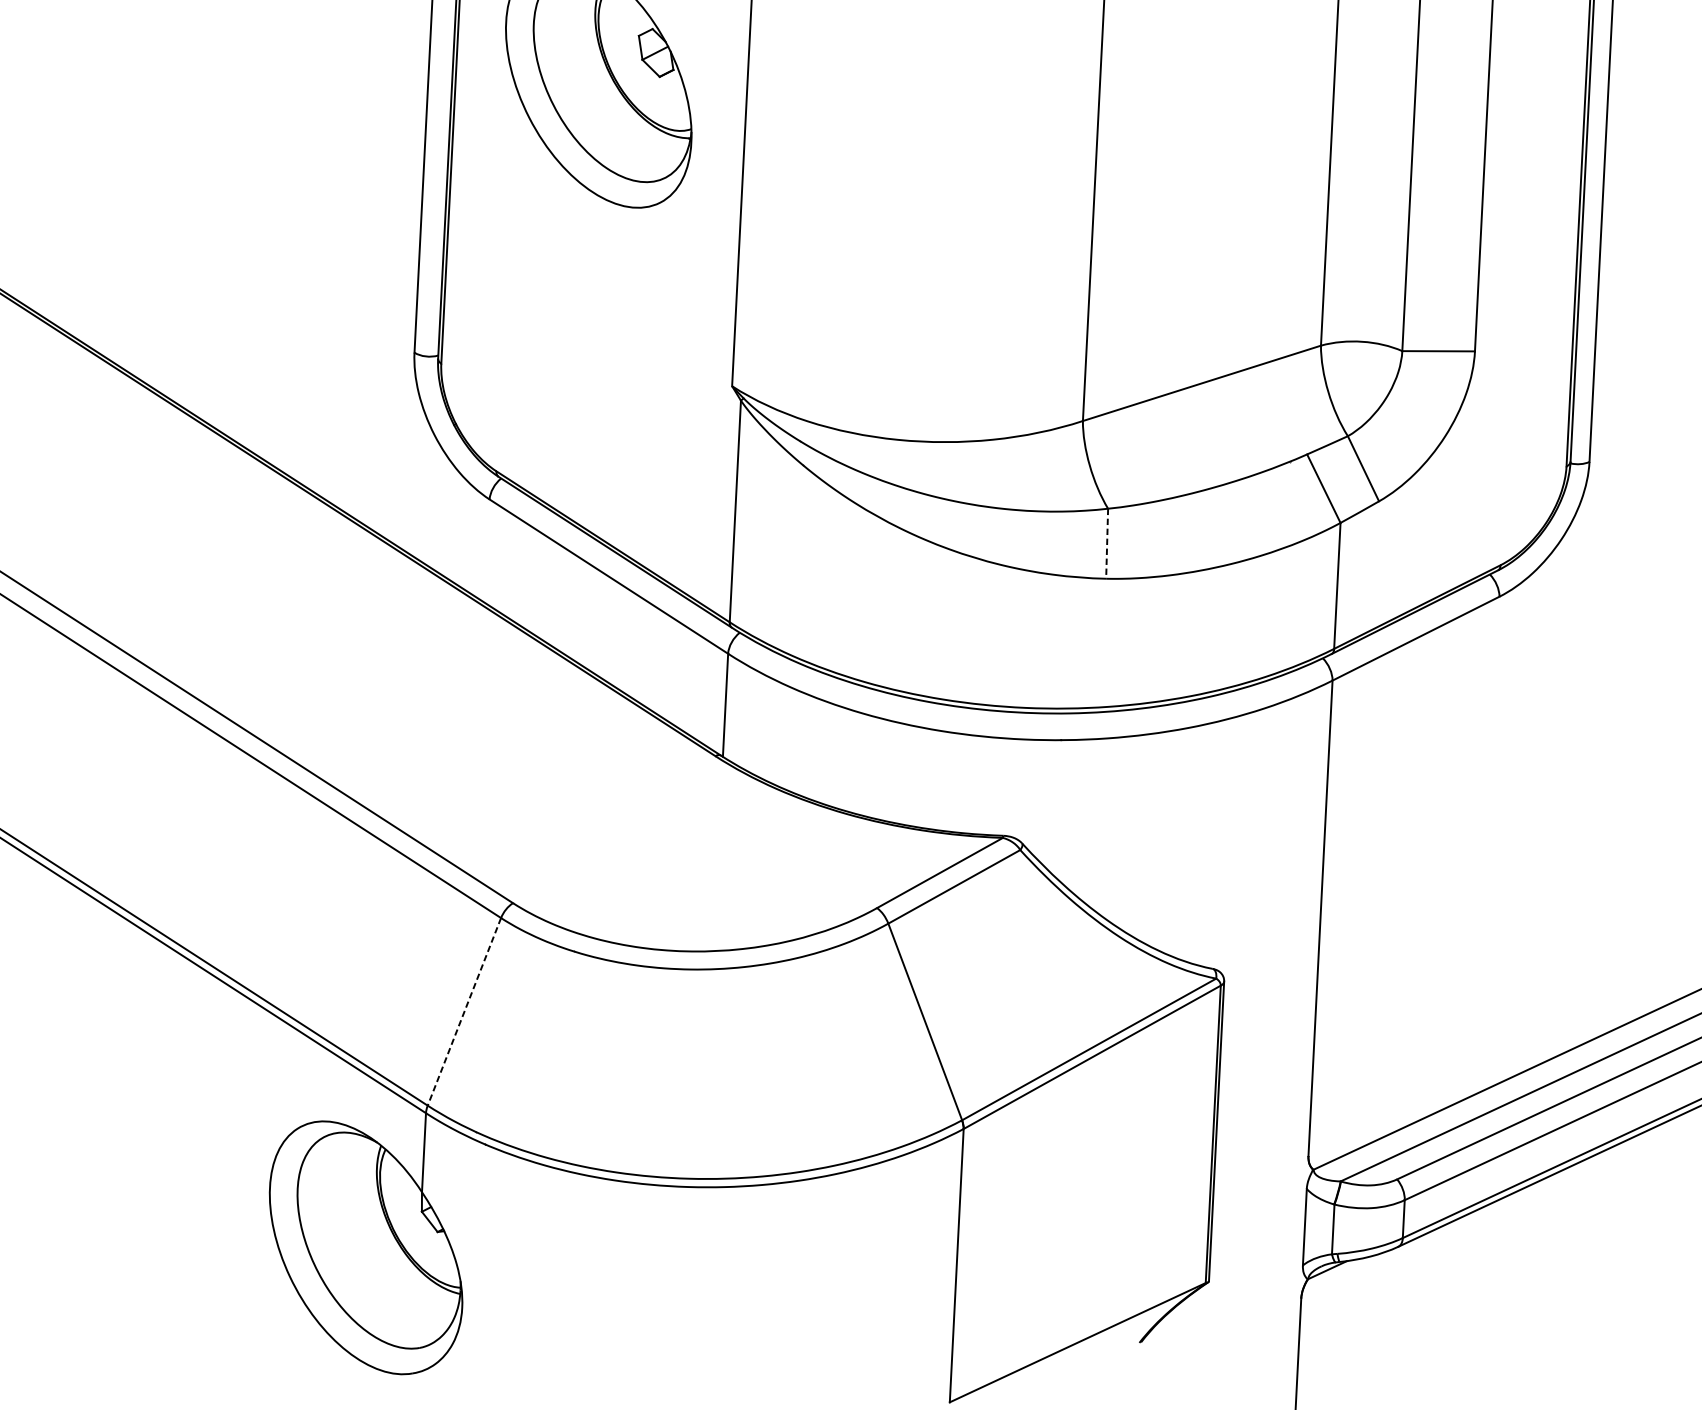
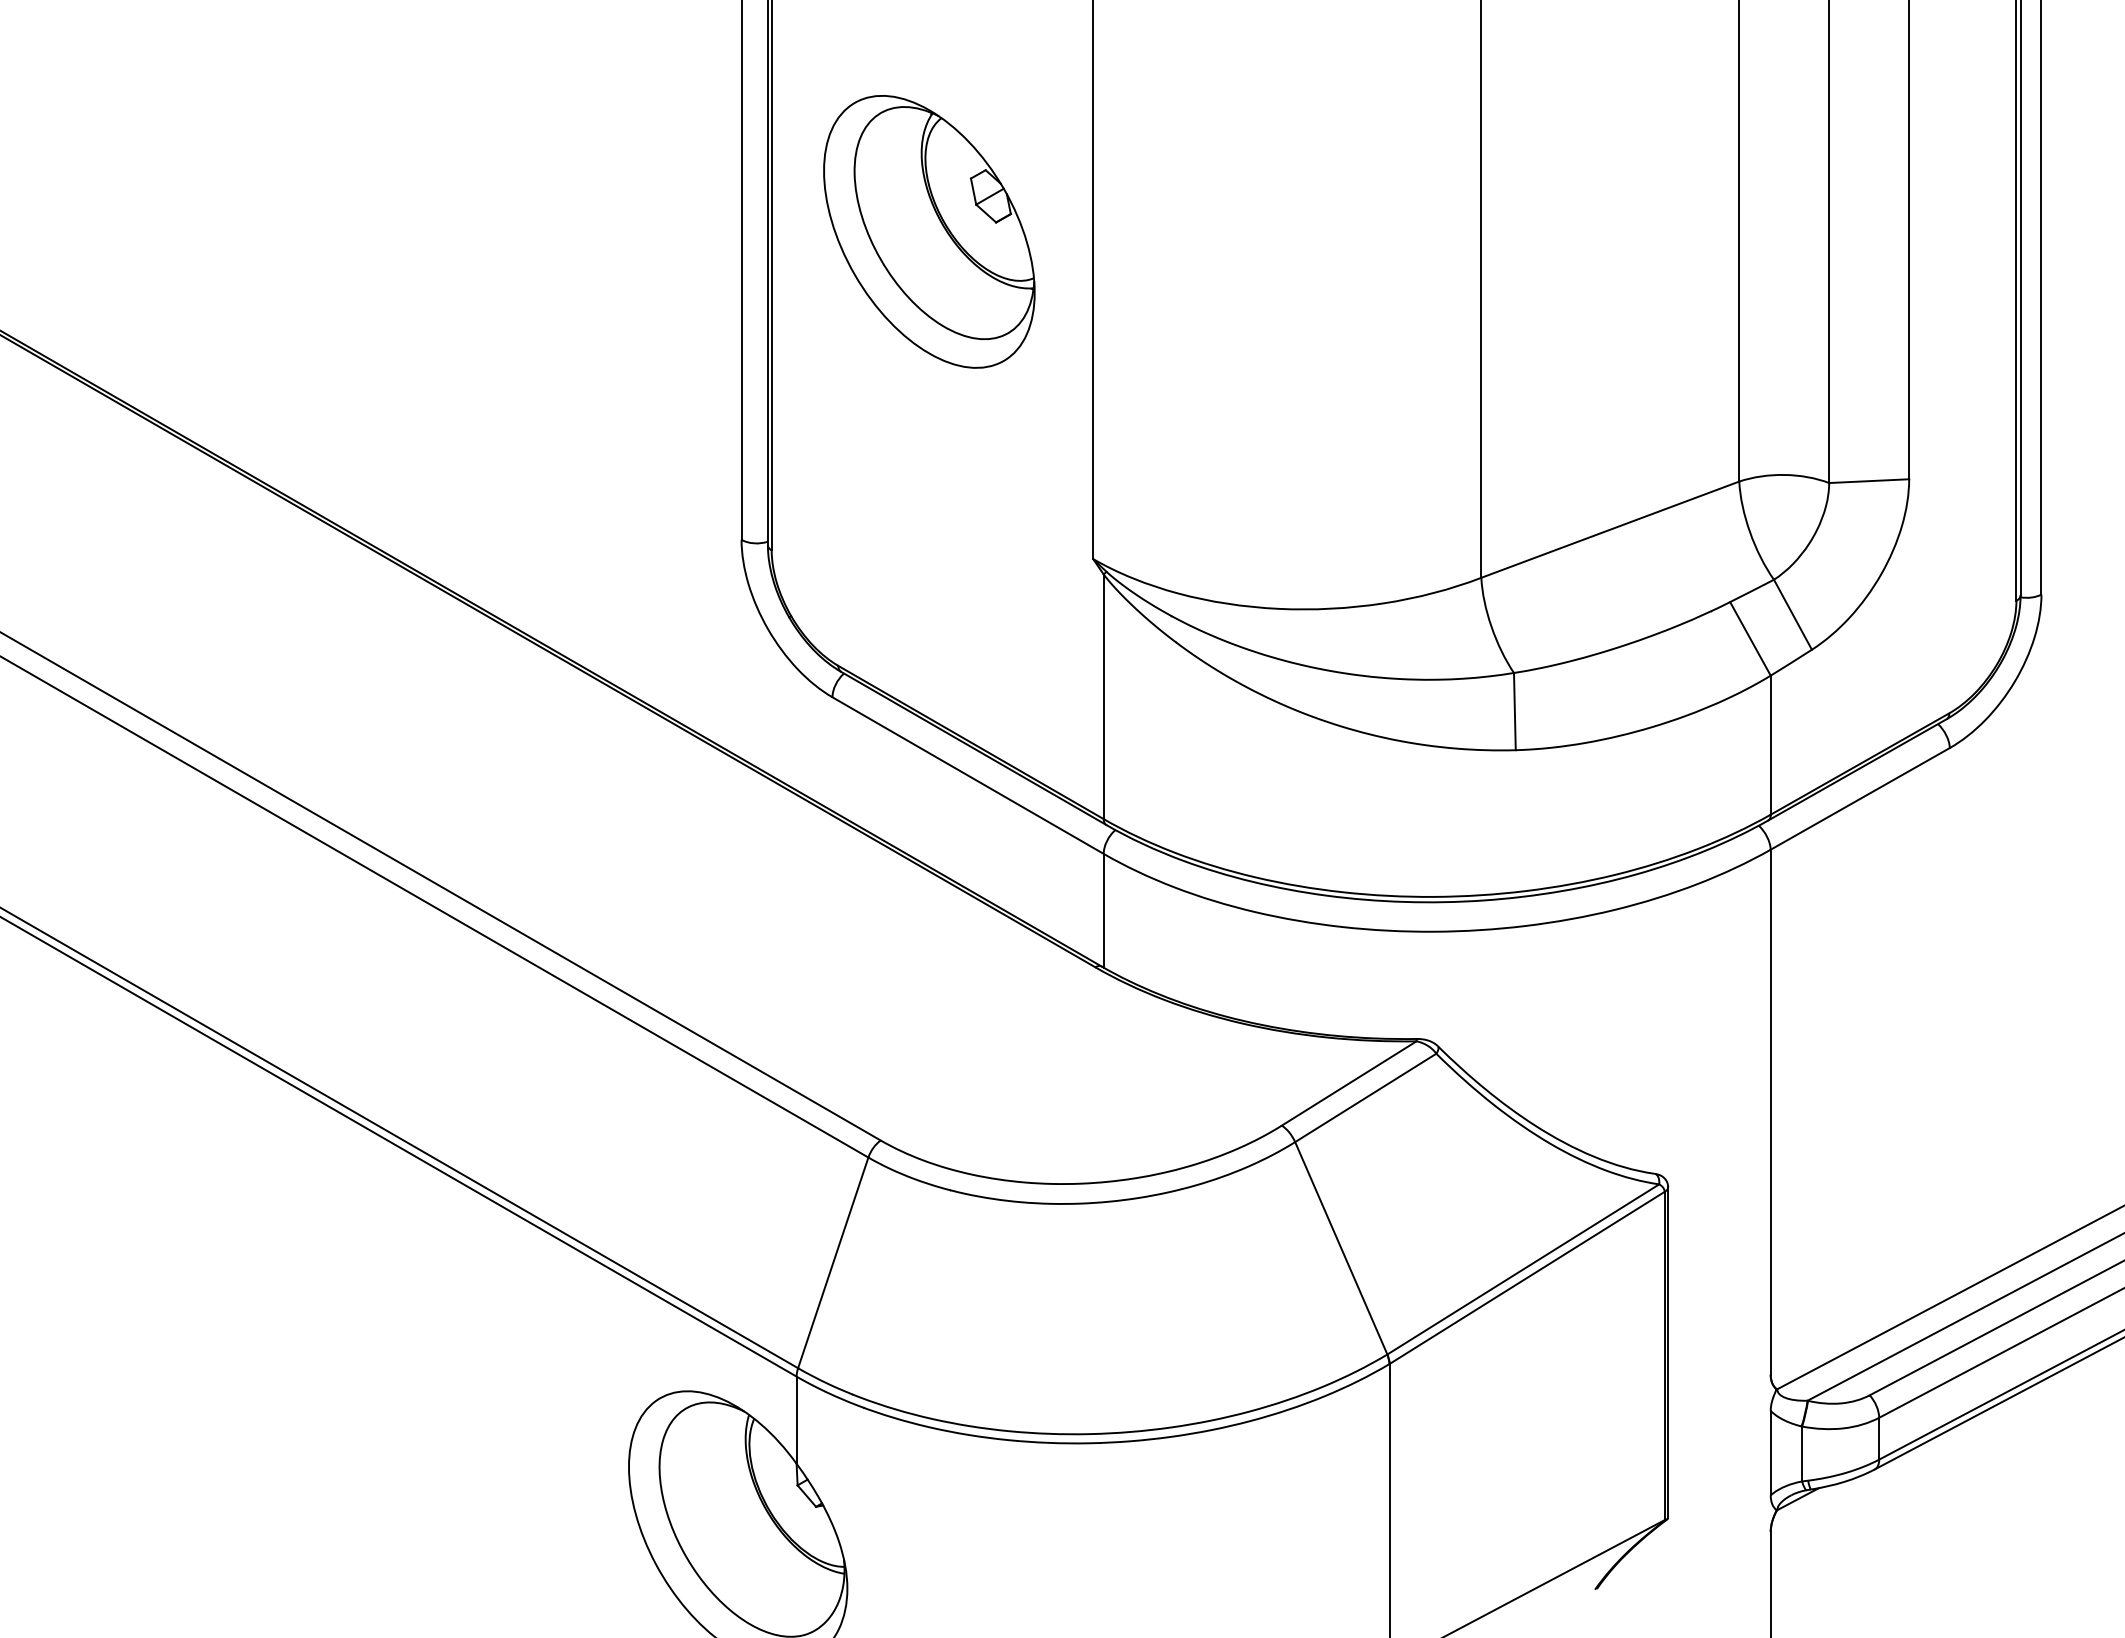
line: (1106, 543) -> (1514, 711), dashed -> solid
line: (464, 1012) -> (833, 1263), dashed -> solid

